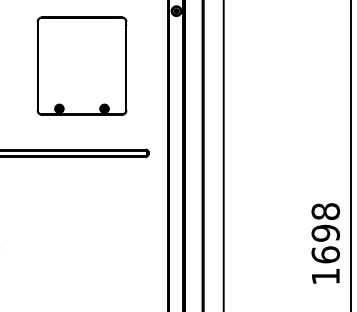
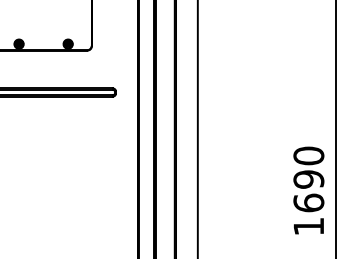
text: (325, 211) -> (308, 155), 1698 -> 1690

